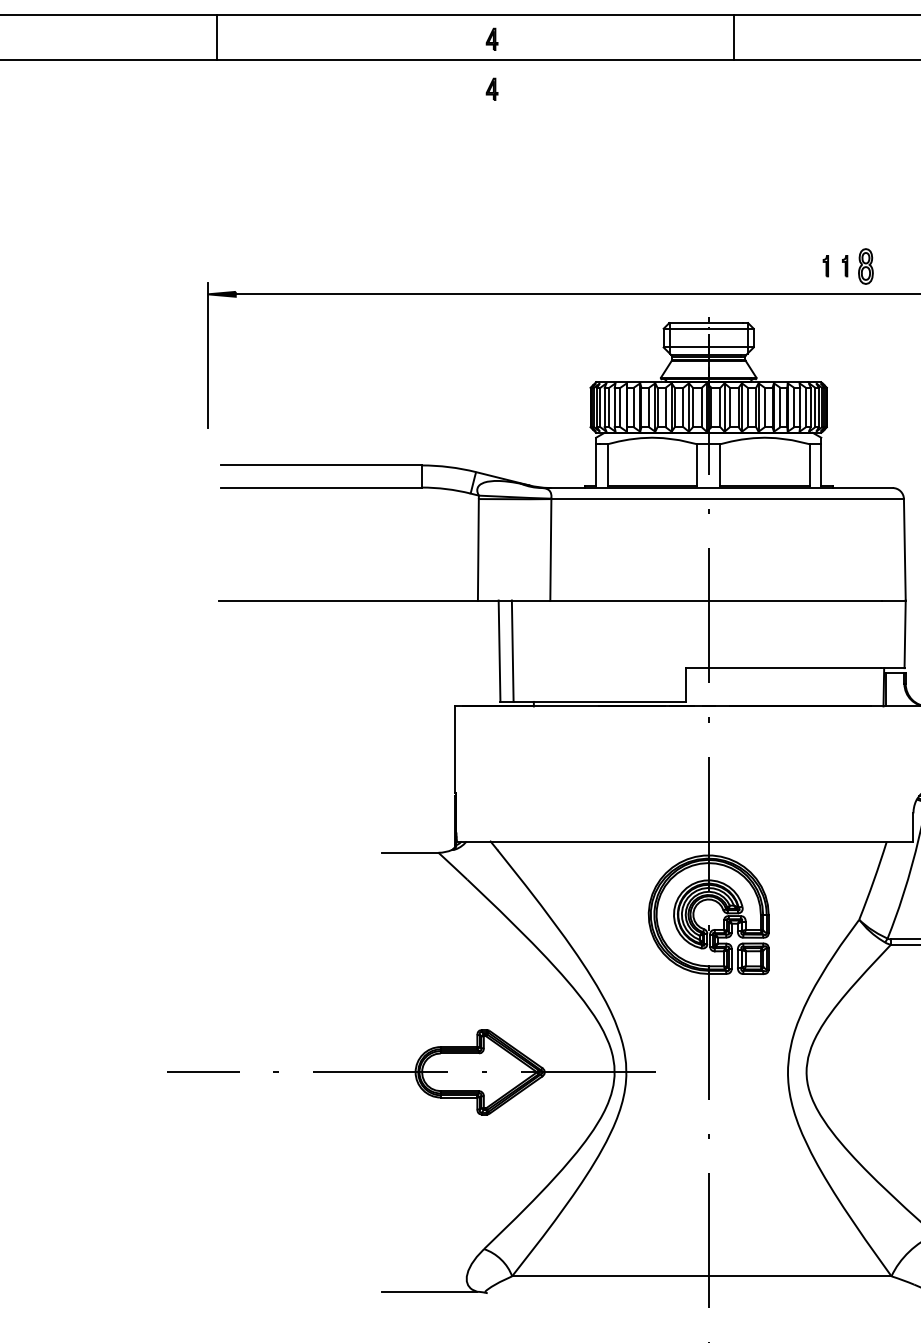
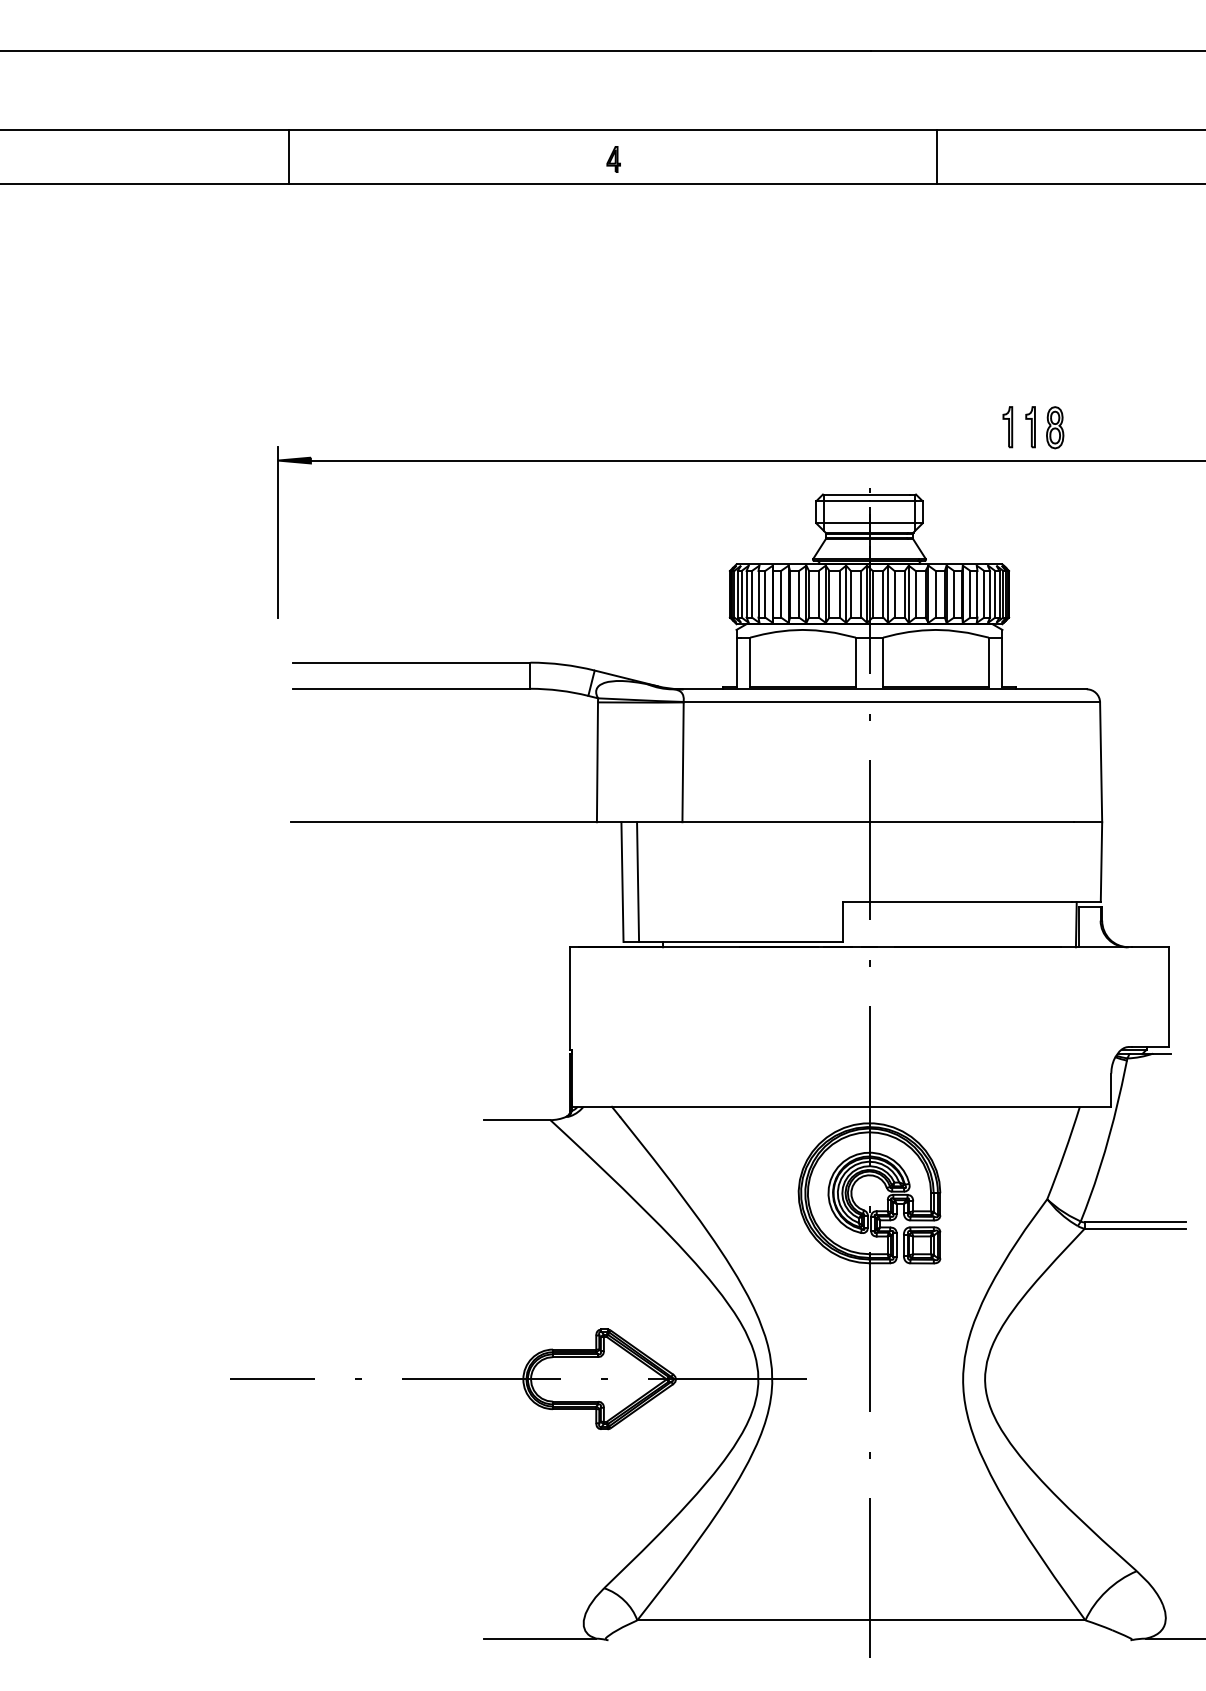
line: (734, 36) -> (937, 156), moved
part: (491, 89) -> (613, 218), removed
part: (825, 266) -> (1007, 427), size x1.67
part: (845, 266) -> (1030, 427), size x1.67

